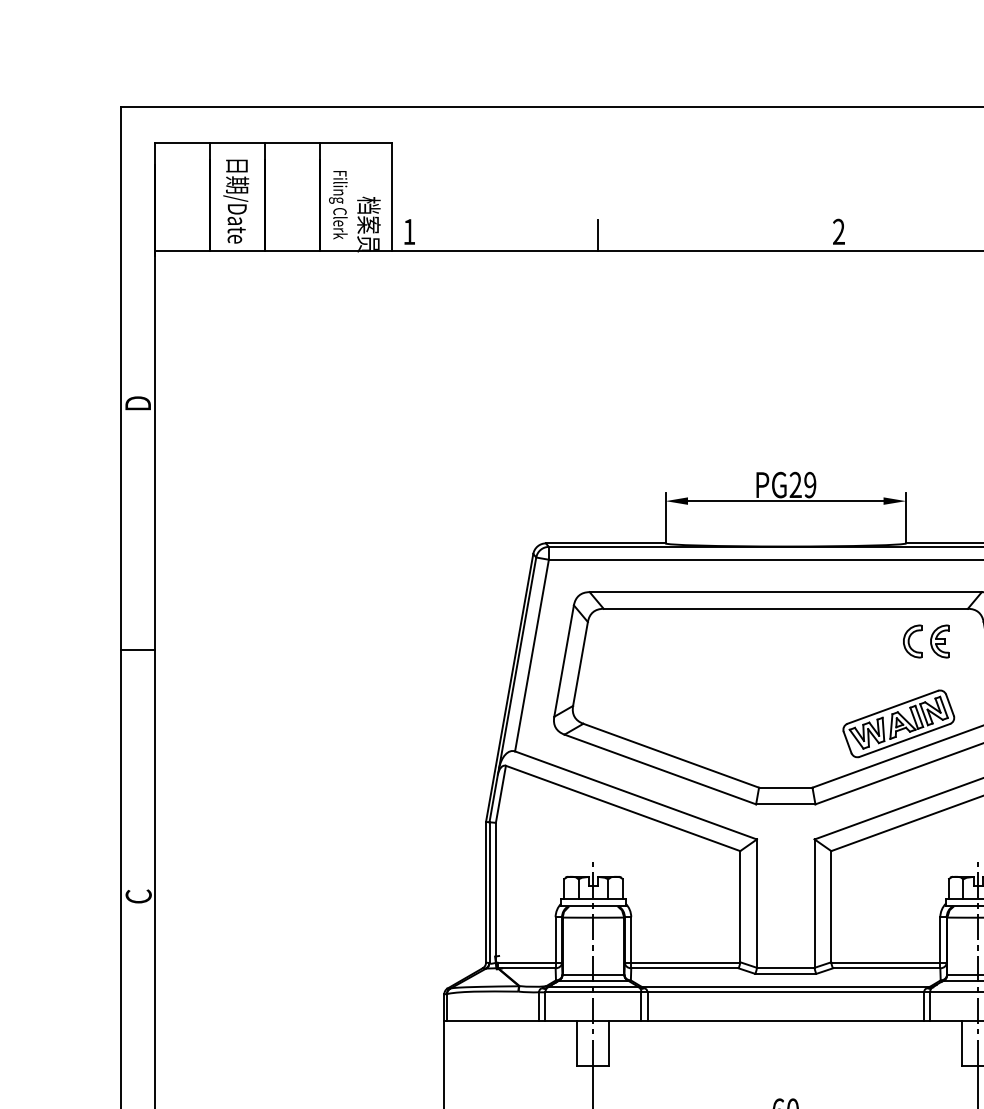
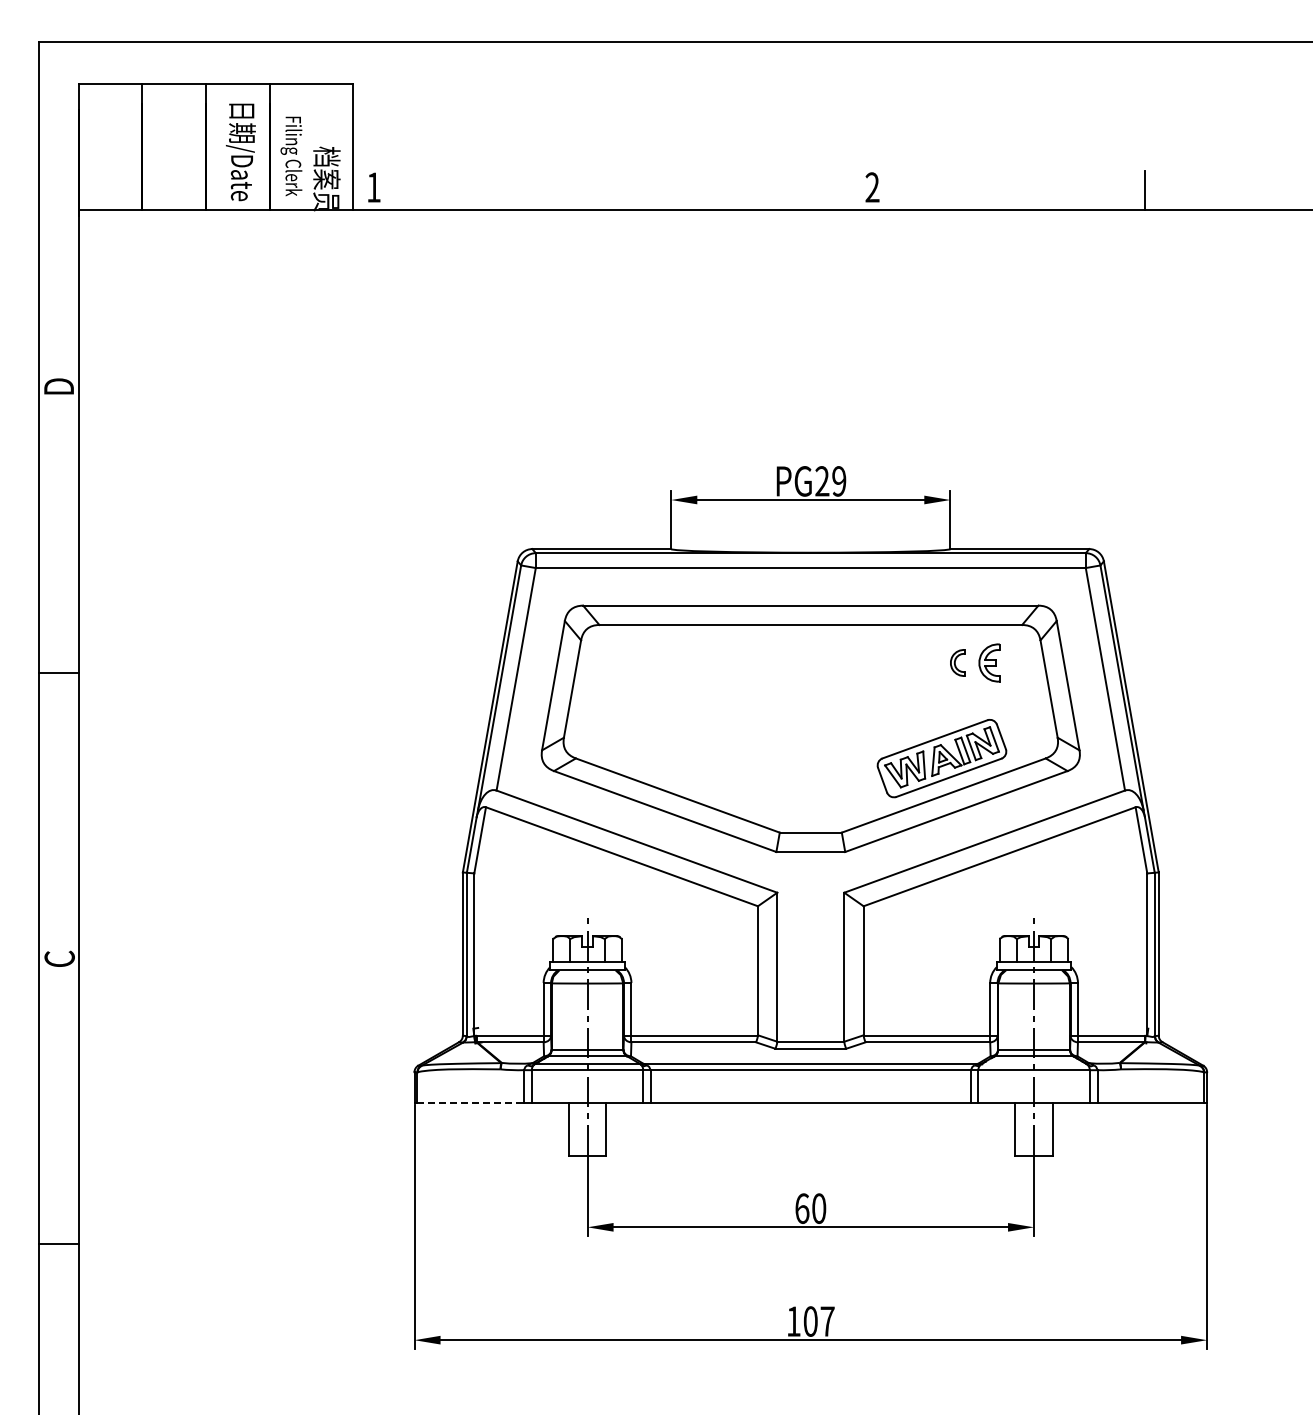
text: (235, 201) -> (240, 152), moved
line: (597, 235) -> (592, 191), removed
part: (912, 641) -> (957, 662), size x0.7
line: (493, 1021) -> (471, 1103), solid -> dashed

